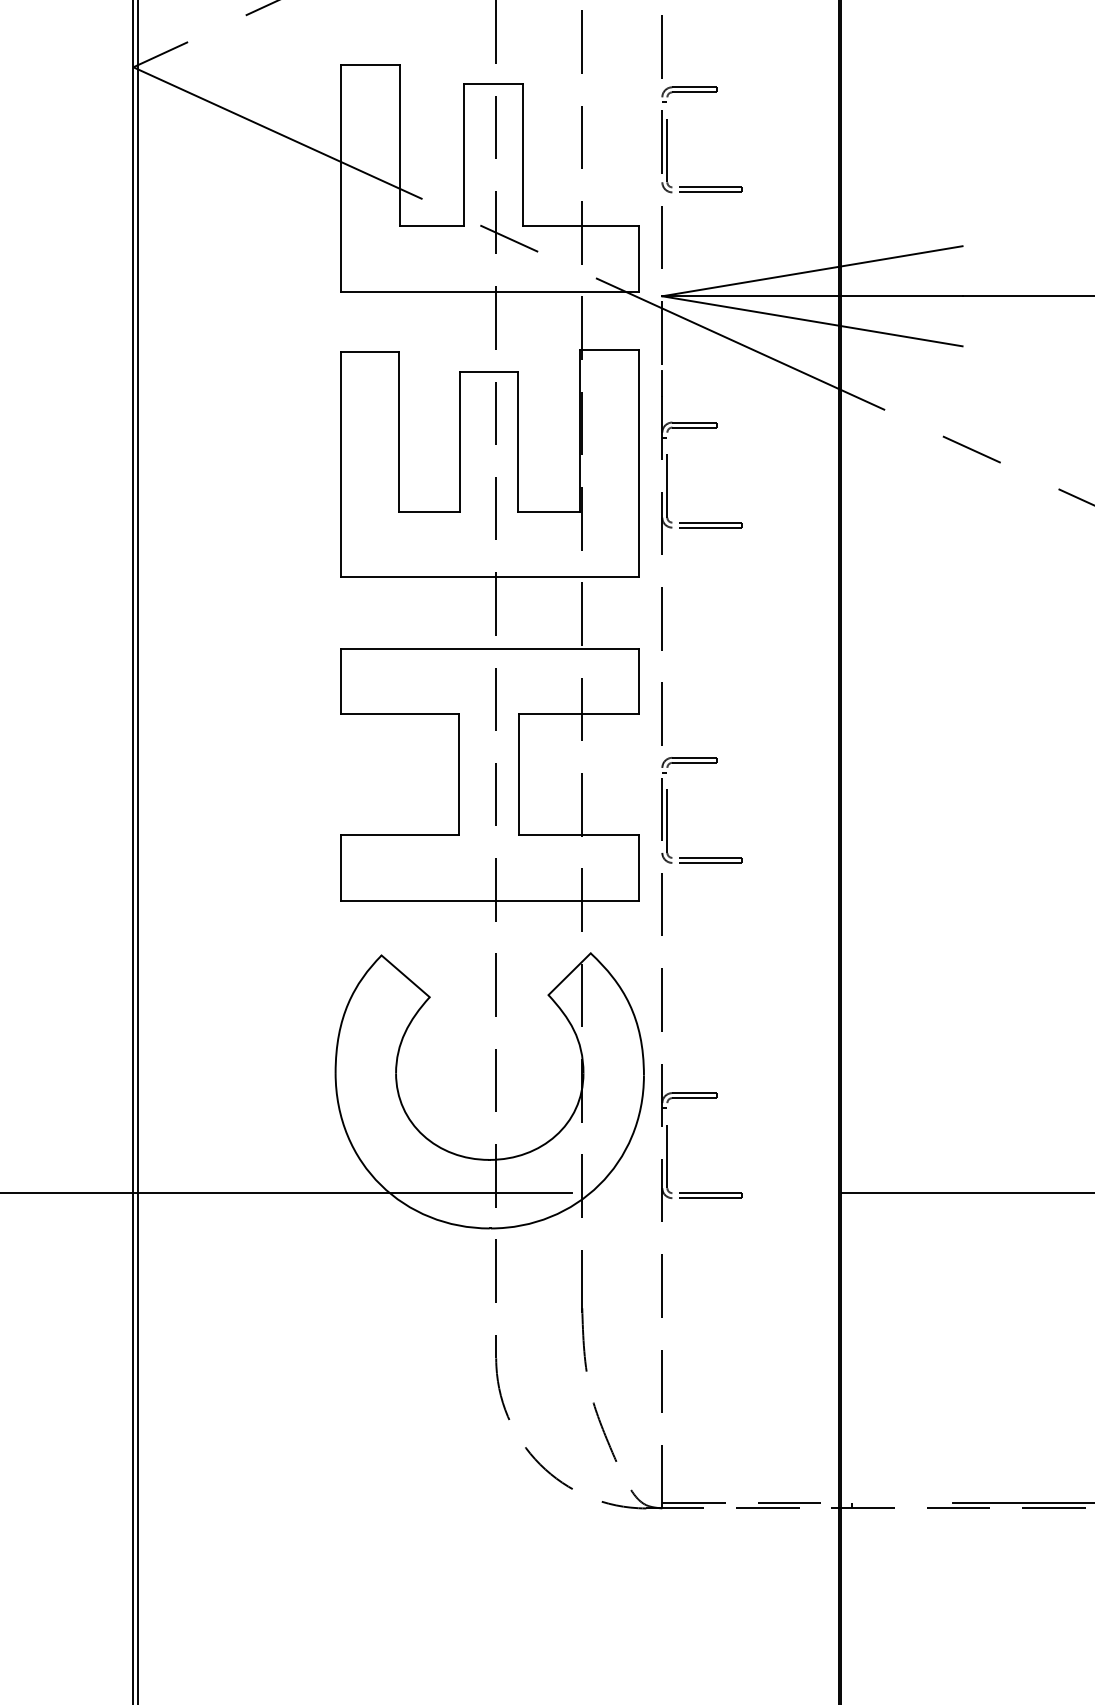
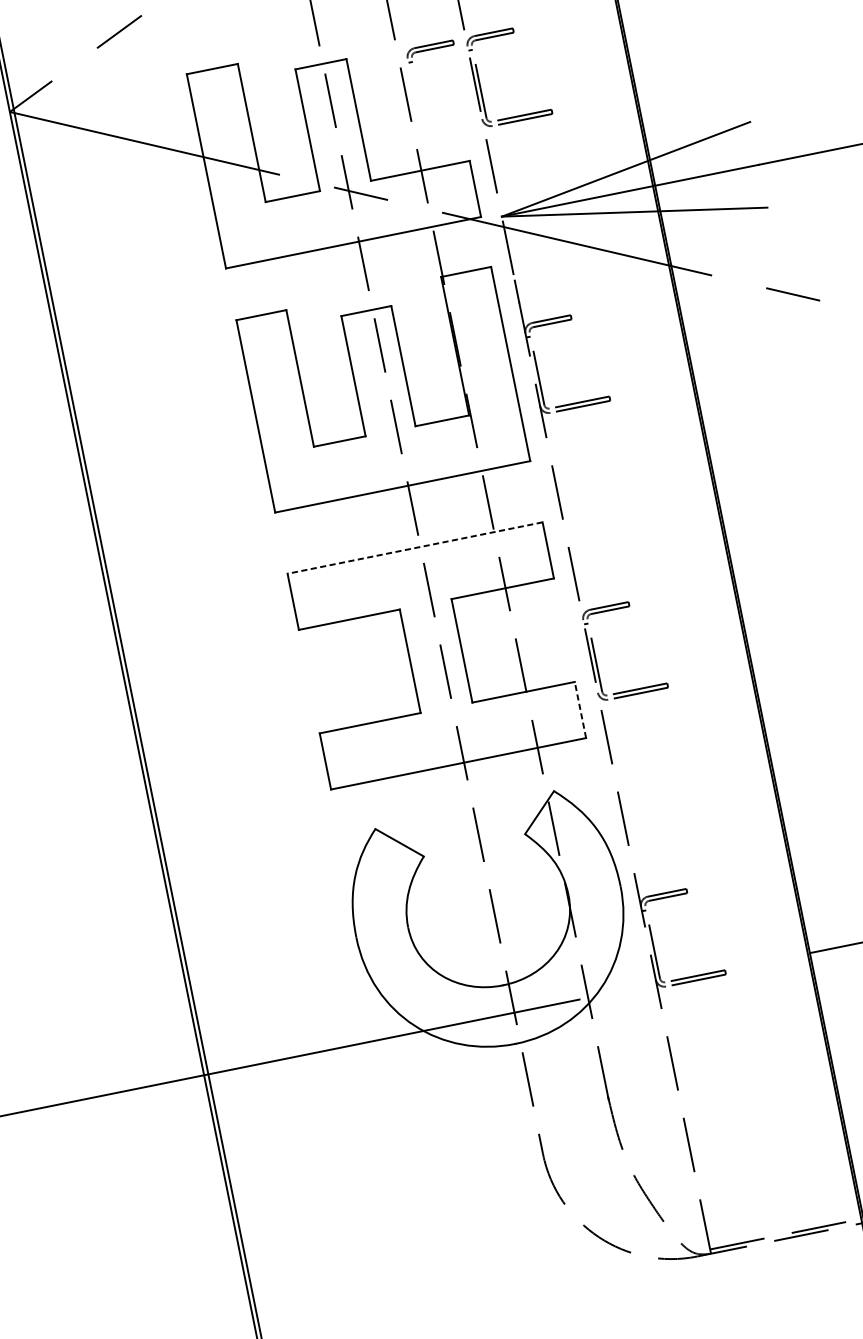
part: (619, 94) -> (430, 51), added
line: (489, 648) -> (414, 547), solid -> dashed
line: (638, 868) -> (580, 710), solid -> dashed

